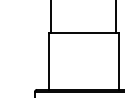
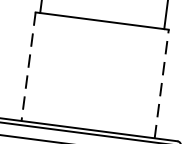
line: (118, 60) -> (161, 82), solid -> dashed
line: (49, 61) -> (29, 67), solid -> dashed

